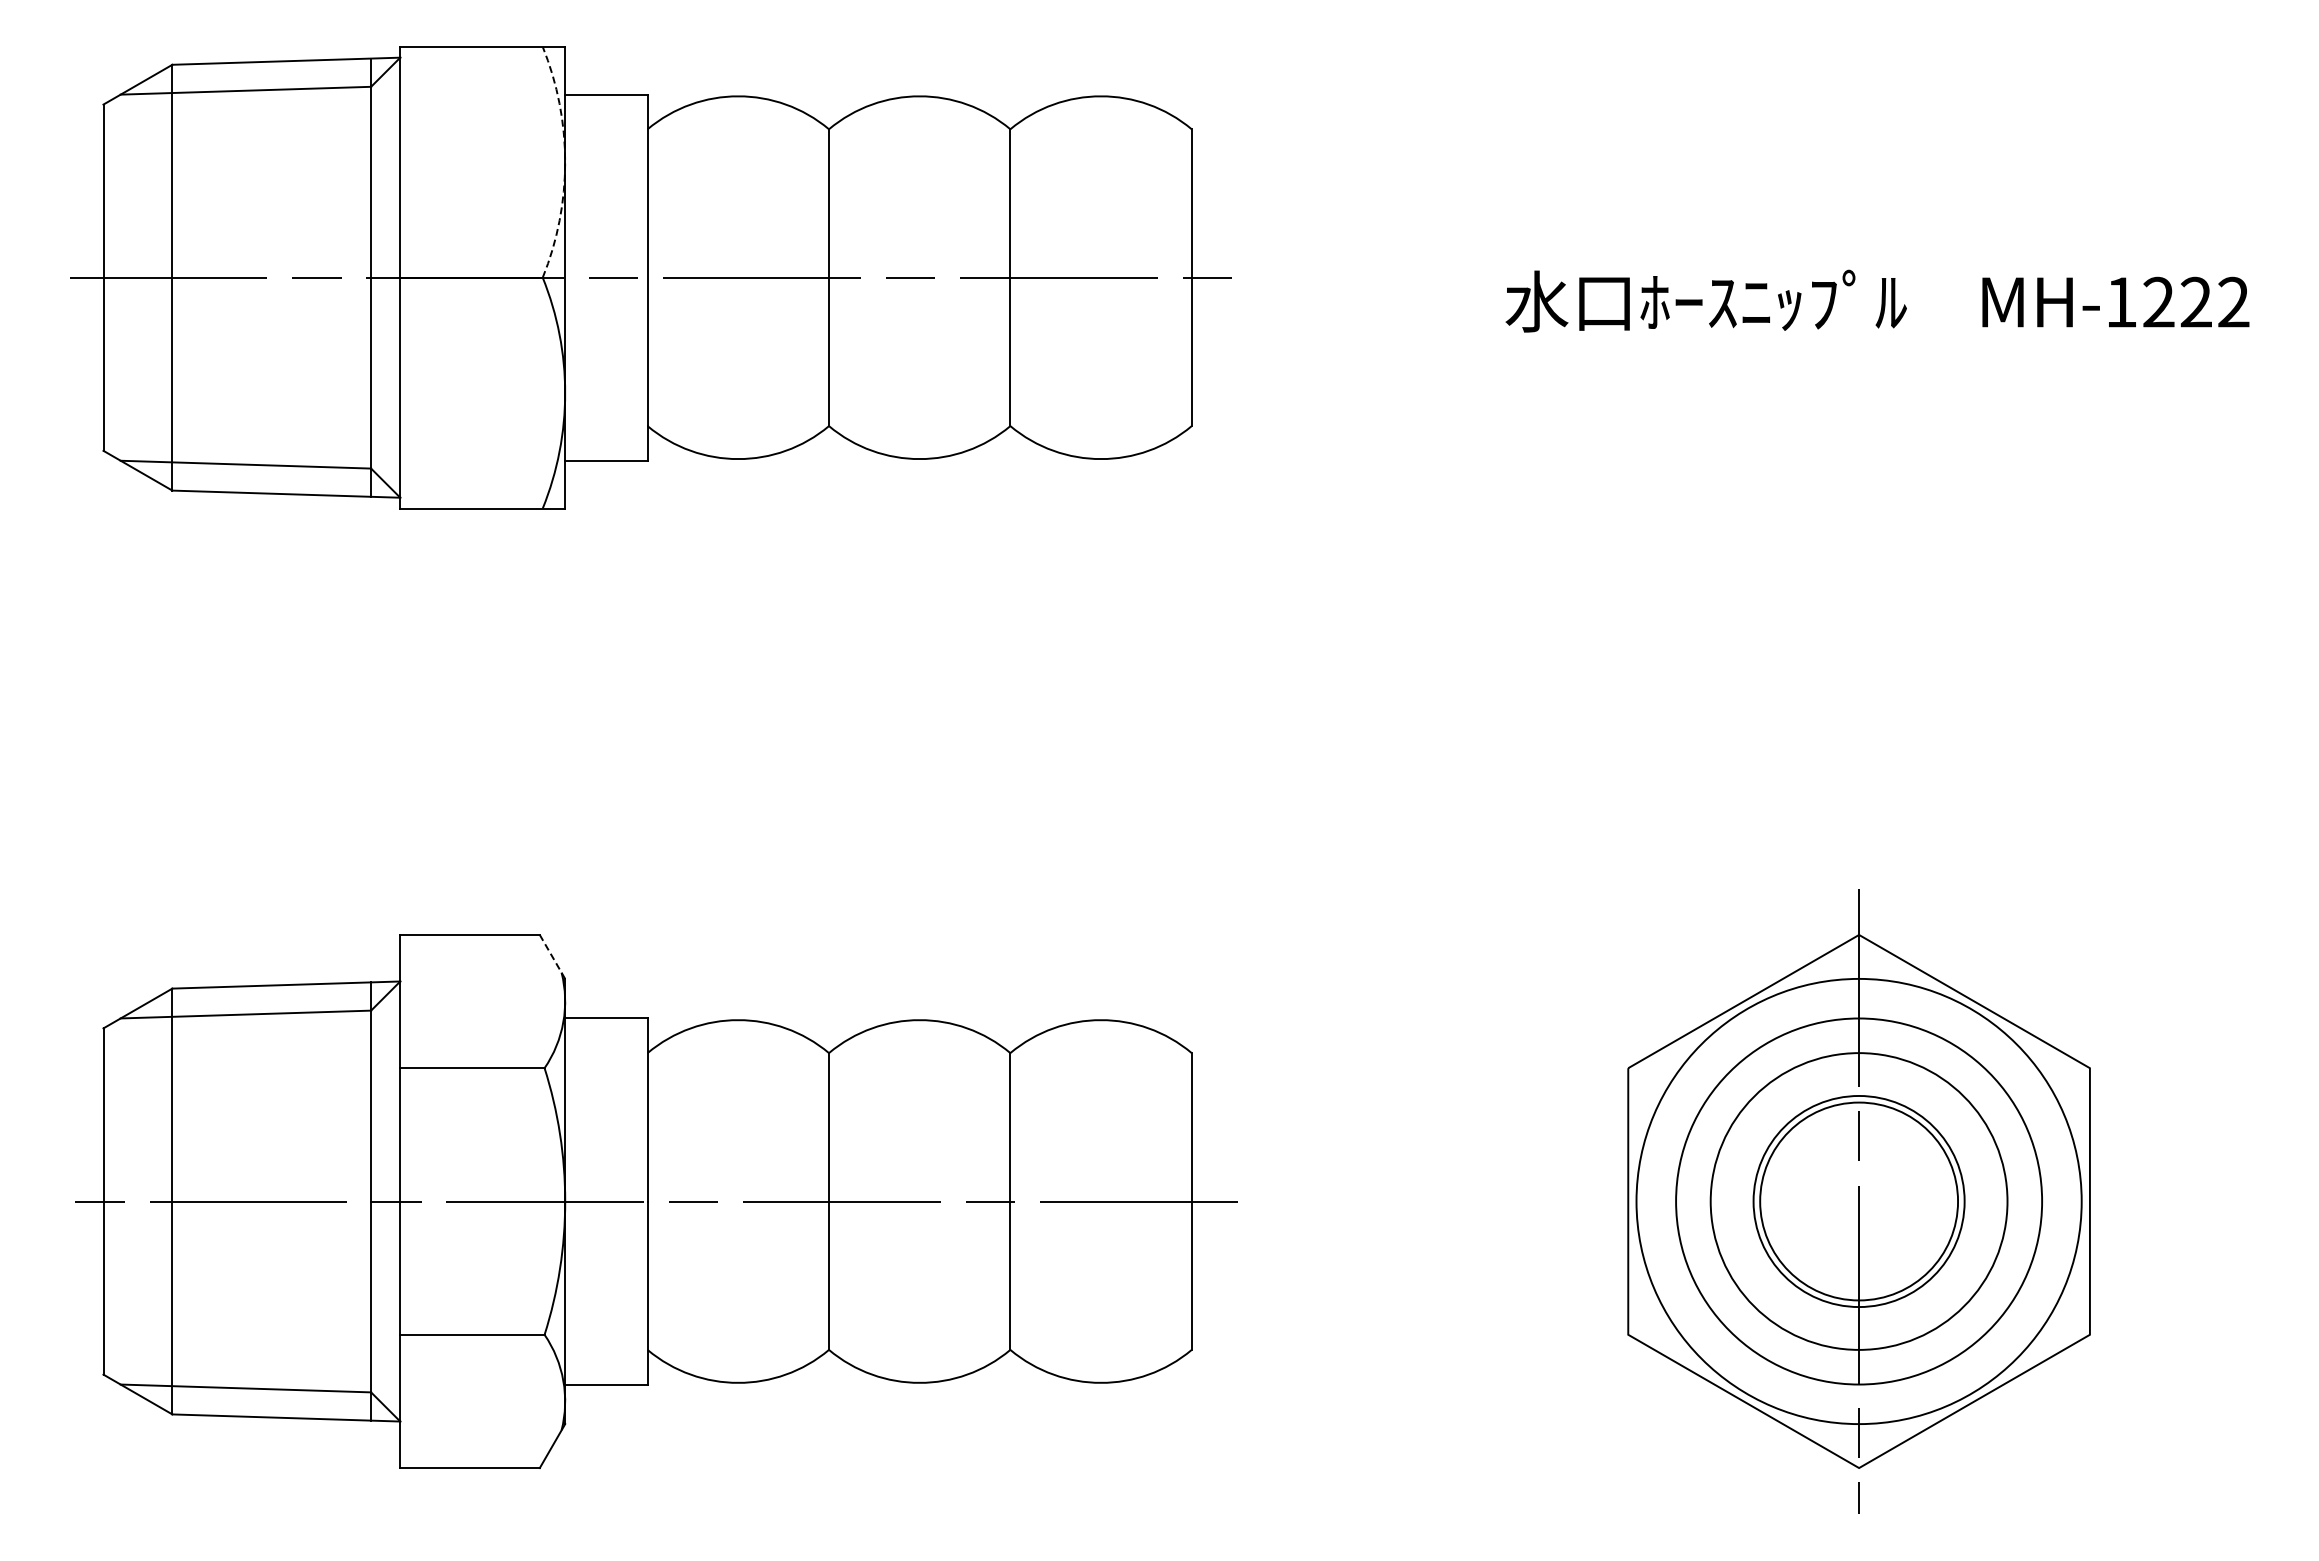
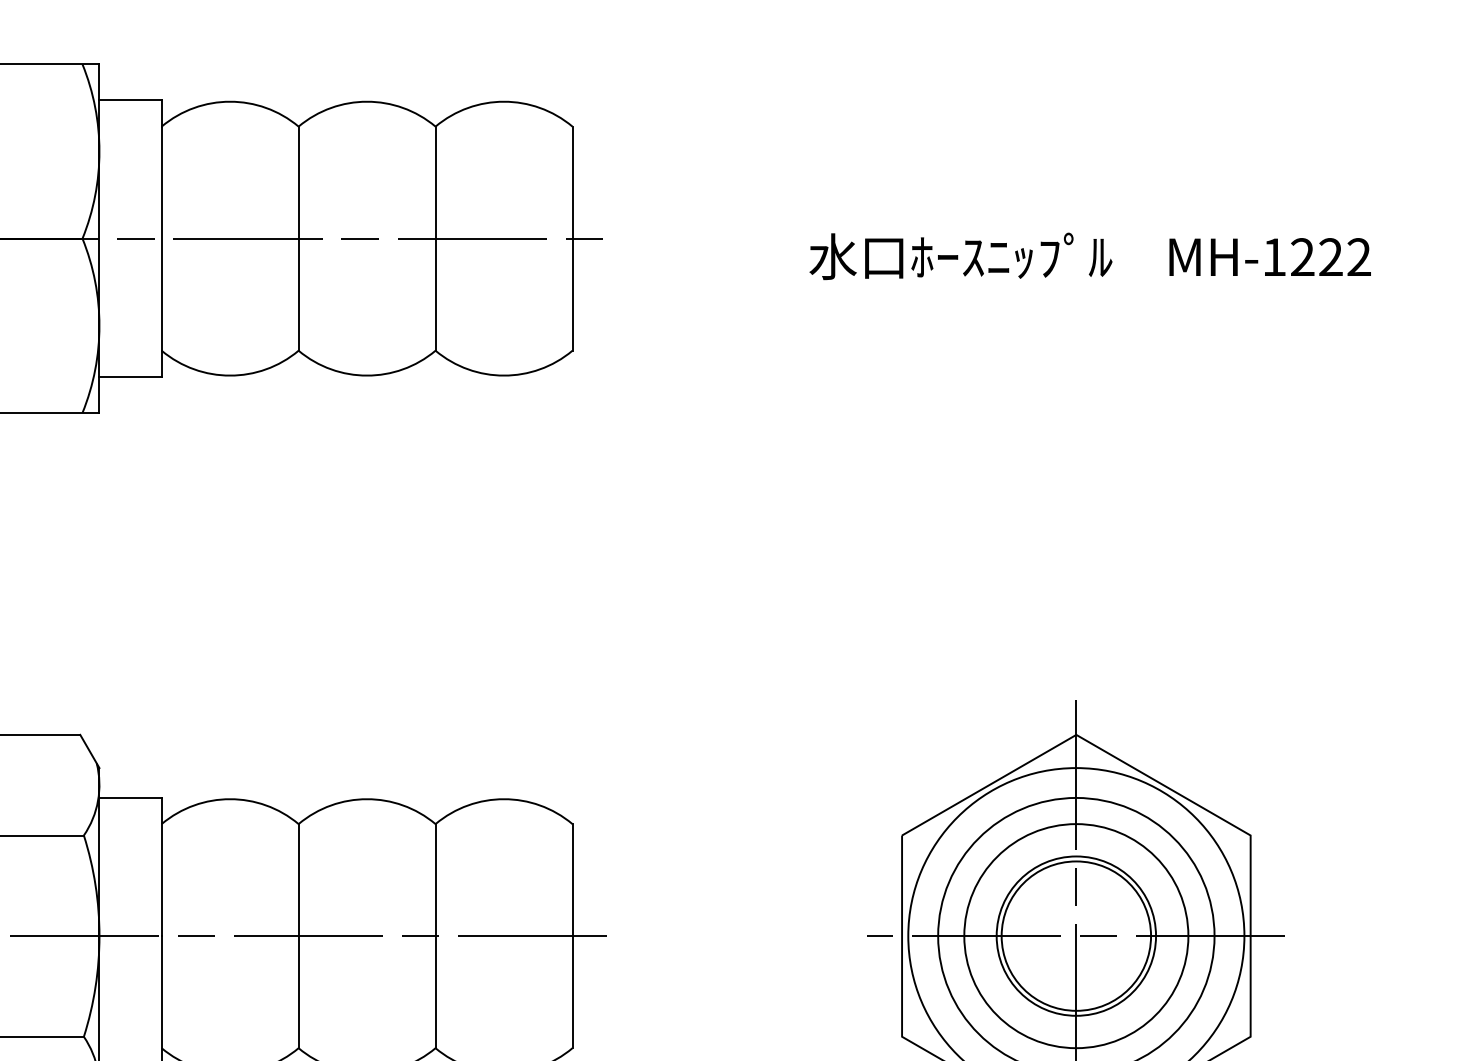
arc: (565, 162) -> (99, 151), dashed -> solid
line: (552, 956) -> (89, 751), dashed -> solid
line: (1859, 1201) -> (1076, 936), added

